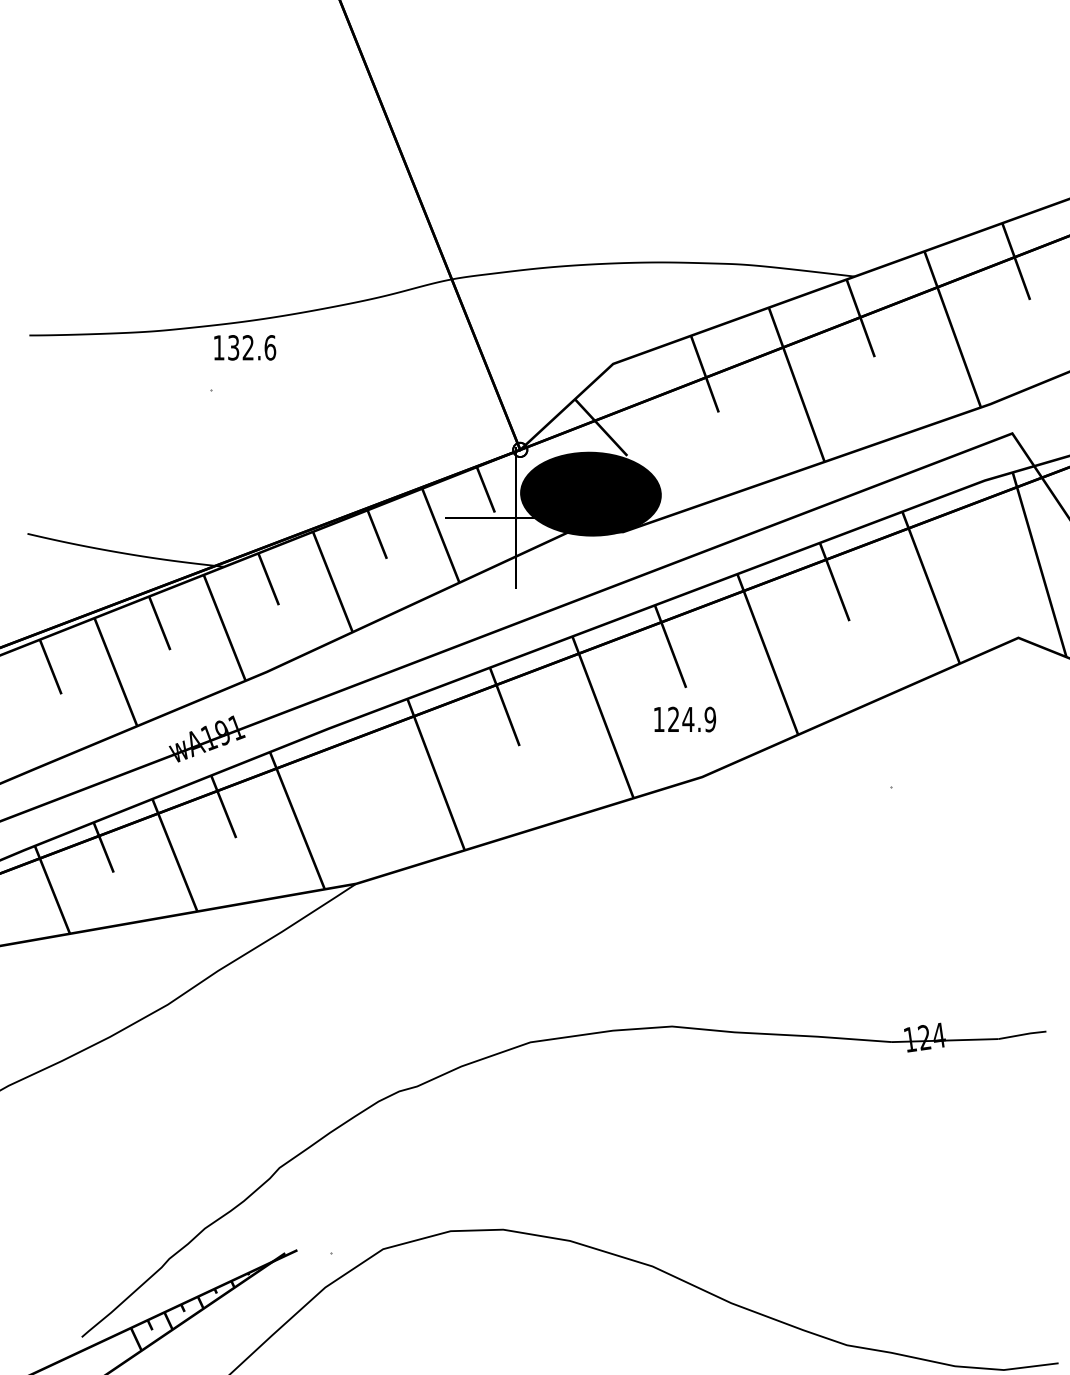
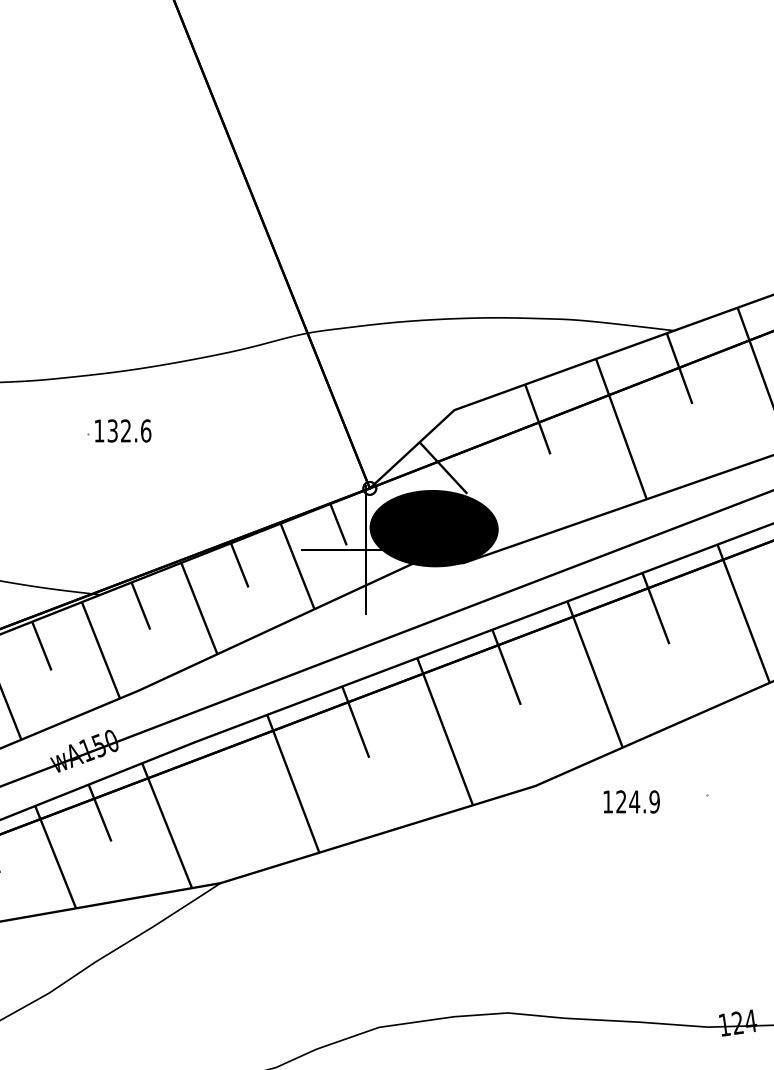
text: (245, 347) -> (123, 430), moved
text: (685, 719) -> (632, 801), moved
text: (229, 730) -> (105, 743), wA191 -> wA150

